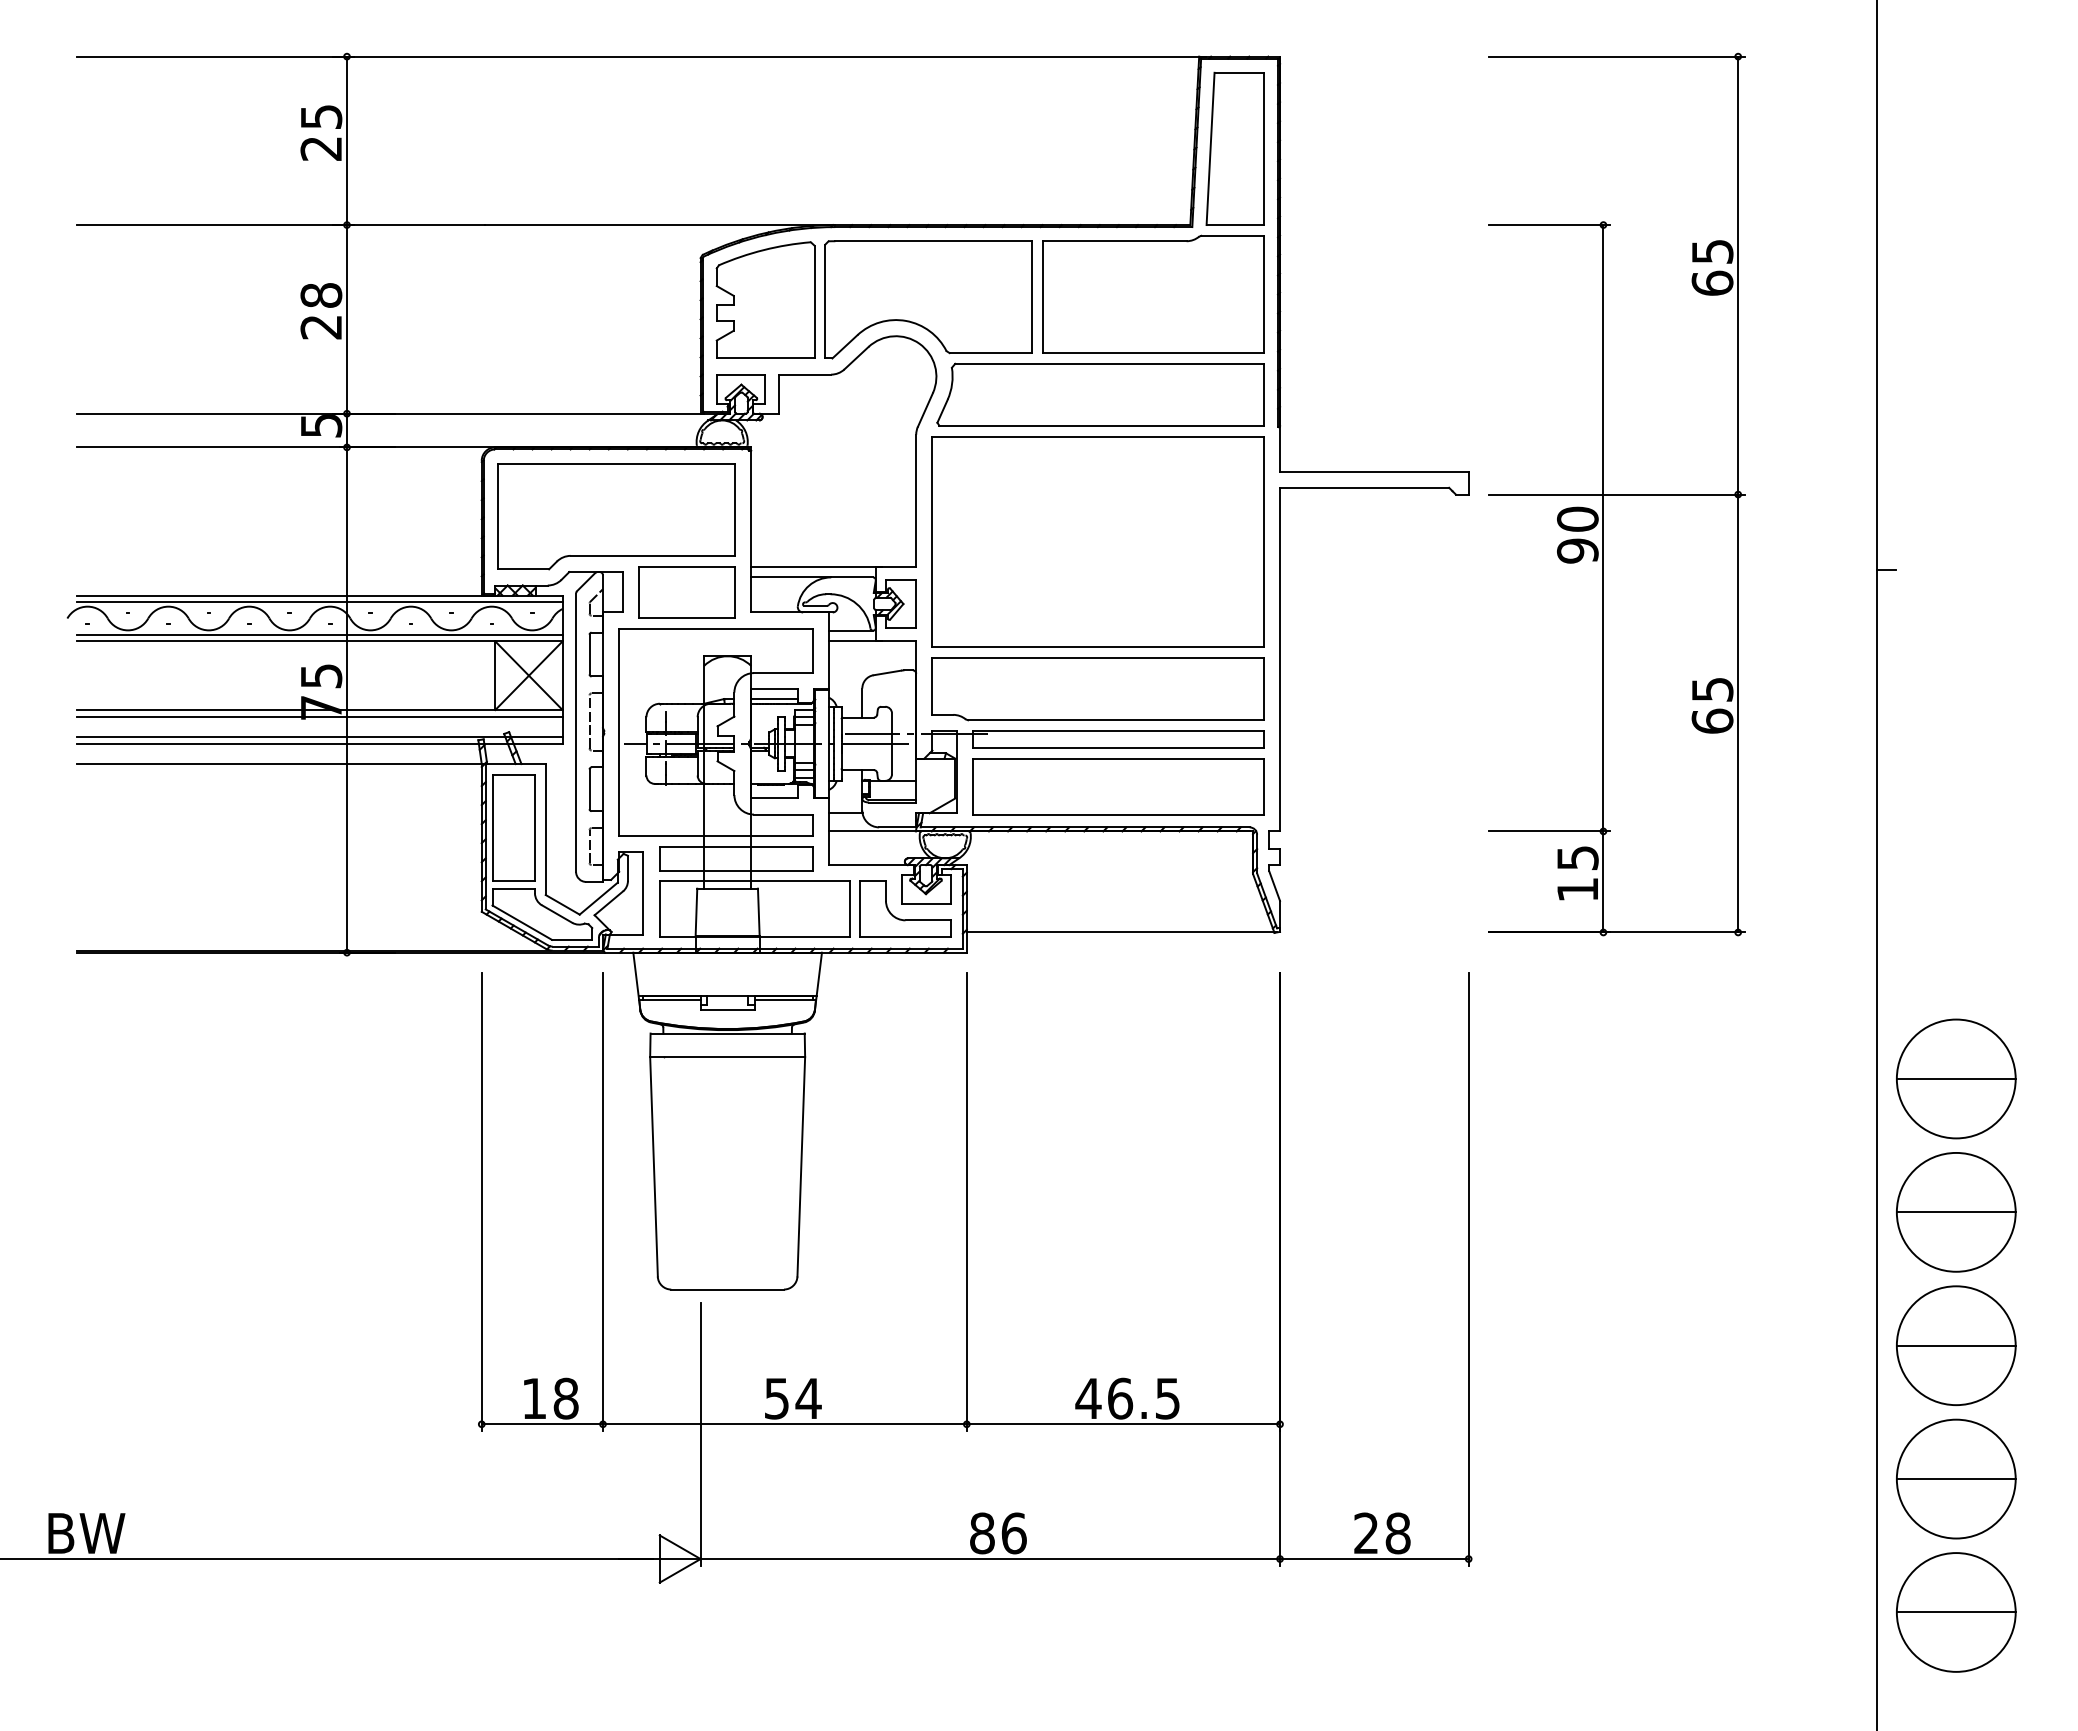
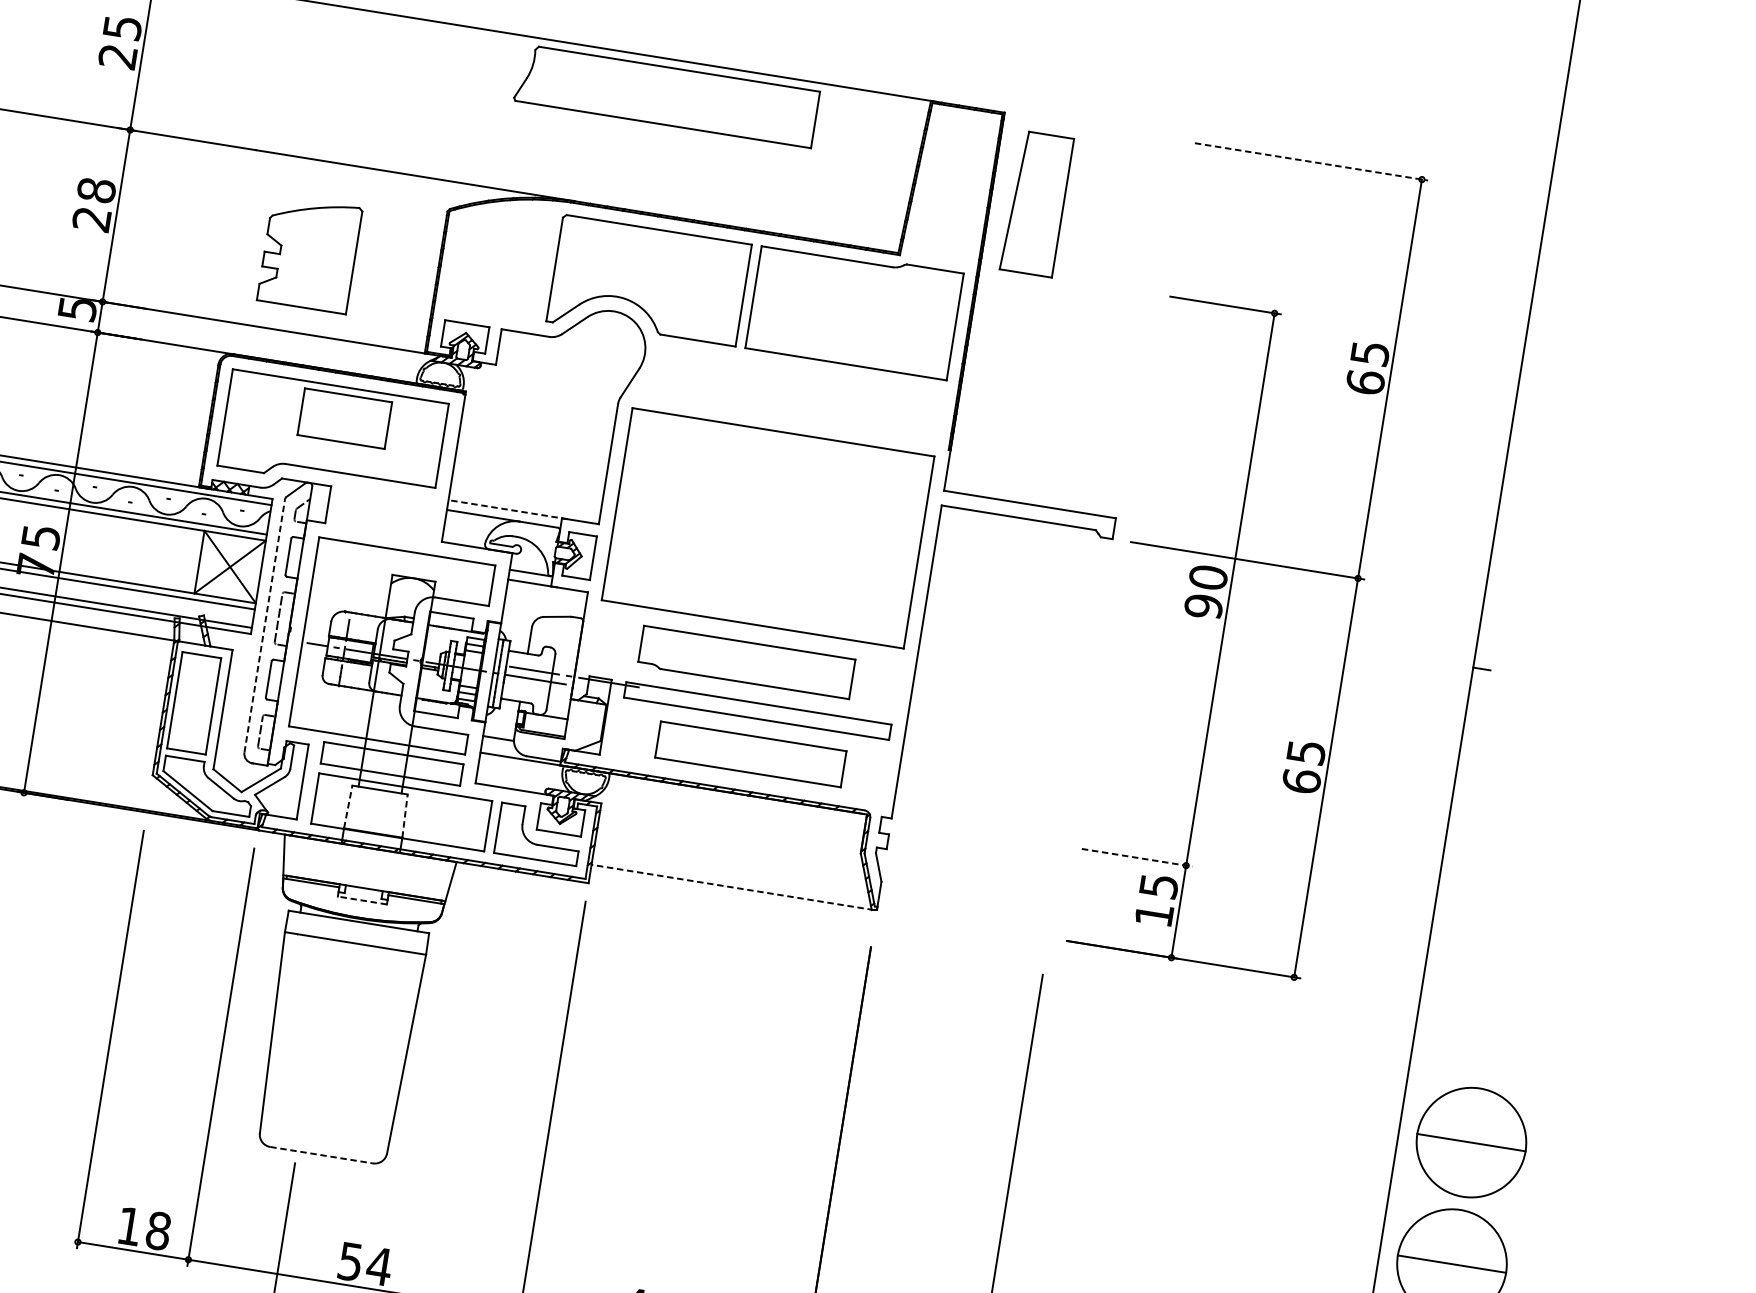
line: (1617, 56) -> (1312, 161), solid -> dashed
part: (1234, 148) -> (1036, 203), moved
part: (765, 299) -> (309, 253), moved
part: (1100, 394) -> (666, 95), moved
line: (816, 566) -> (508, 509), solid -> dashed
part: (686, 592) -> (344, 418), moved
part: (1097, 689) -> (746, 662), size x0.7
line: (774, 699) -> (450, 624), removed
line: (576, 732) -> (265, 625), solid -> dashed
part: (1118, 786) -> (751, 753), size x0.7
line: (1549, 831) -> (1137, 857), solid -> dashed
line: (696, 912) -> (348, 807), solid -> dashed
line: (758, 912) -> (404, 816), solid -> dashed
line: (1121, 932) -> (732, 887), solid -> dashed
line: (727, 1009) -> (362, 900), solid -> dashed
line: (728, 1289) -> (322, 1155), solid -> dashed

